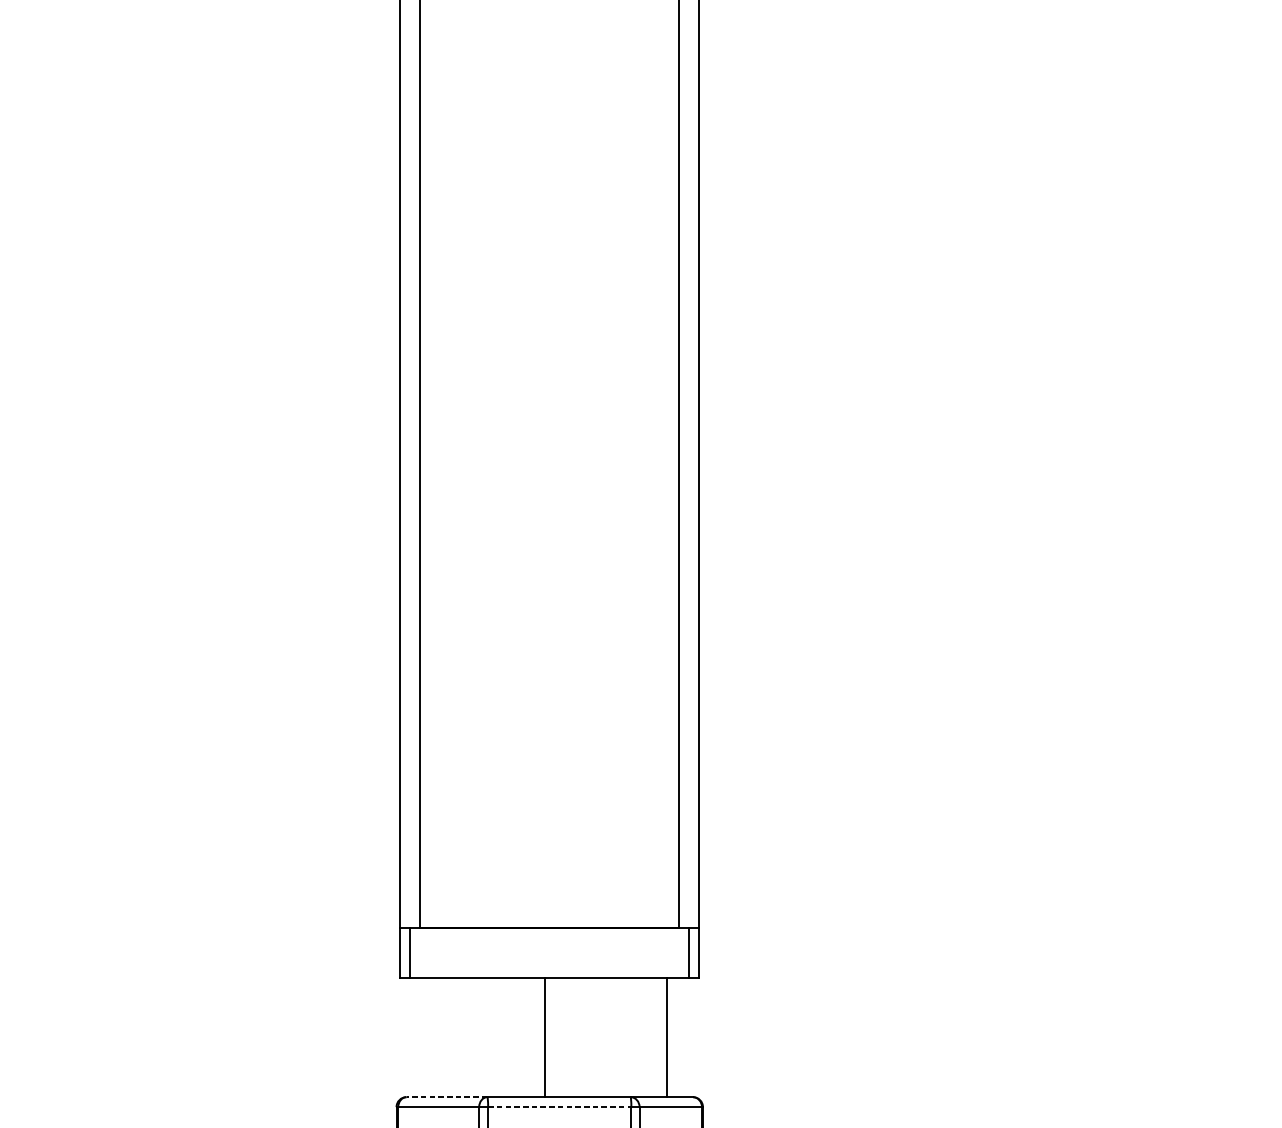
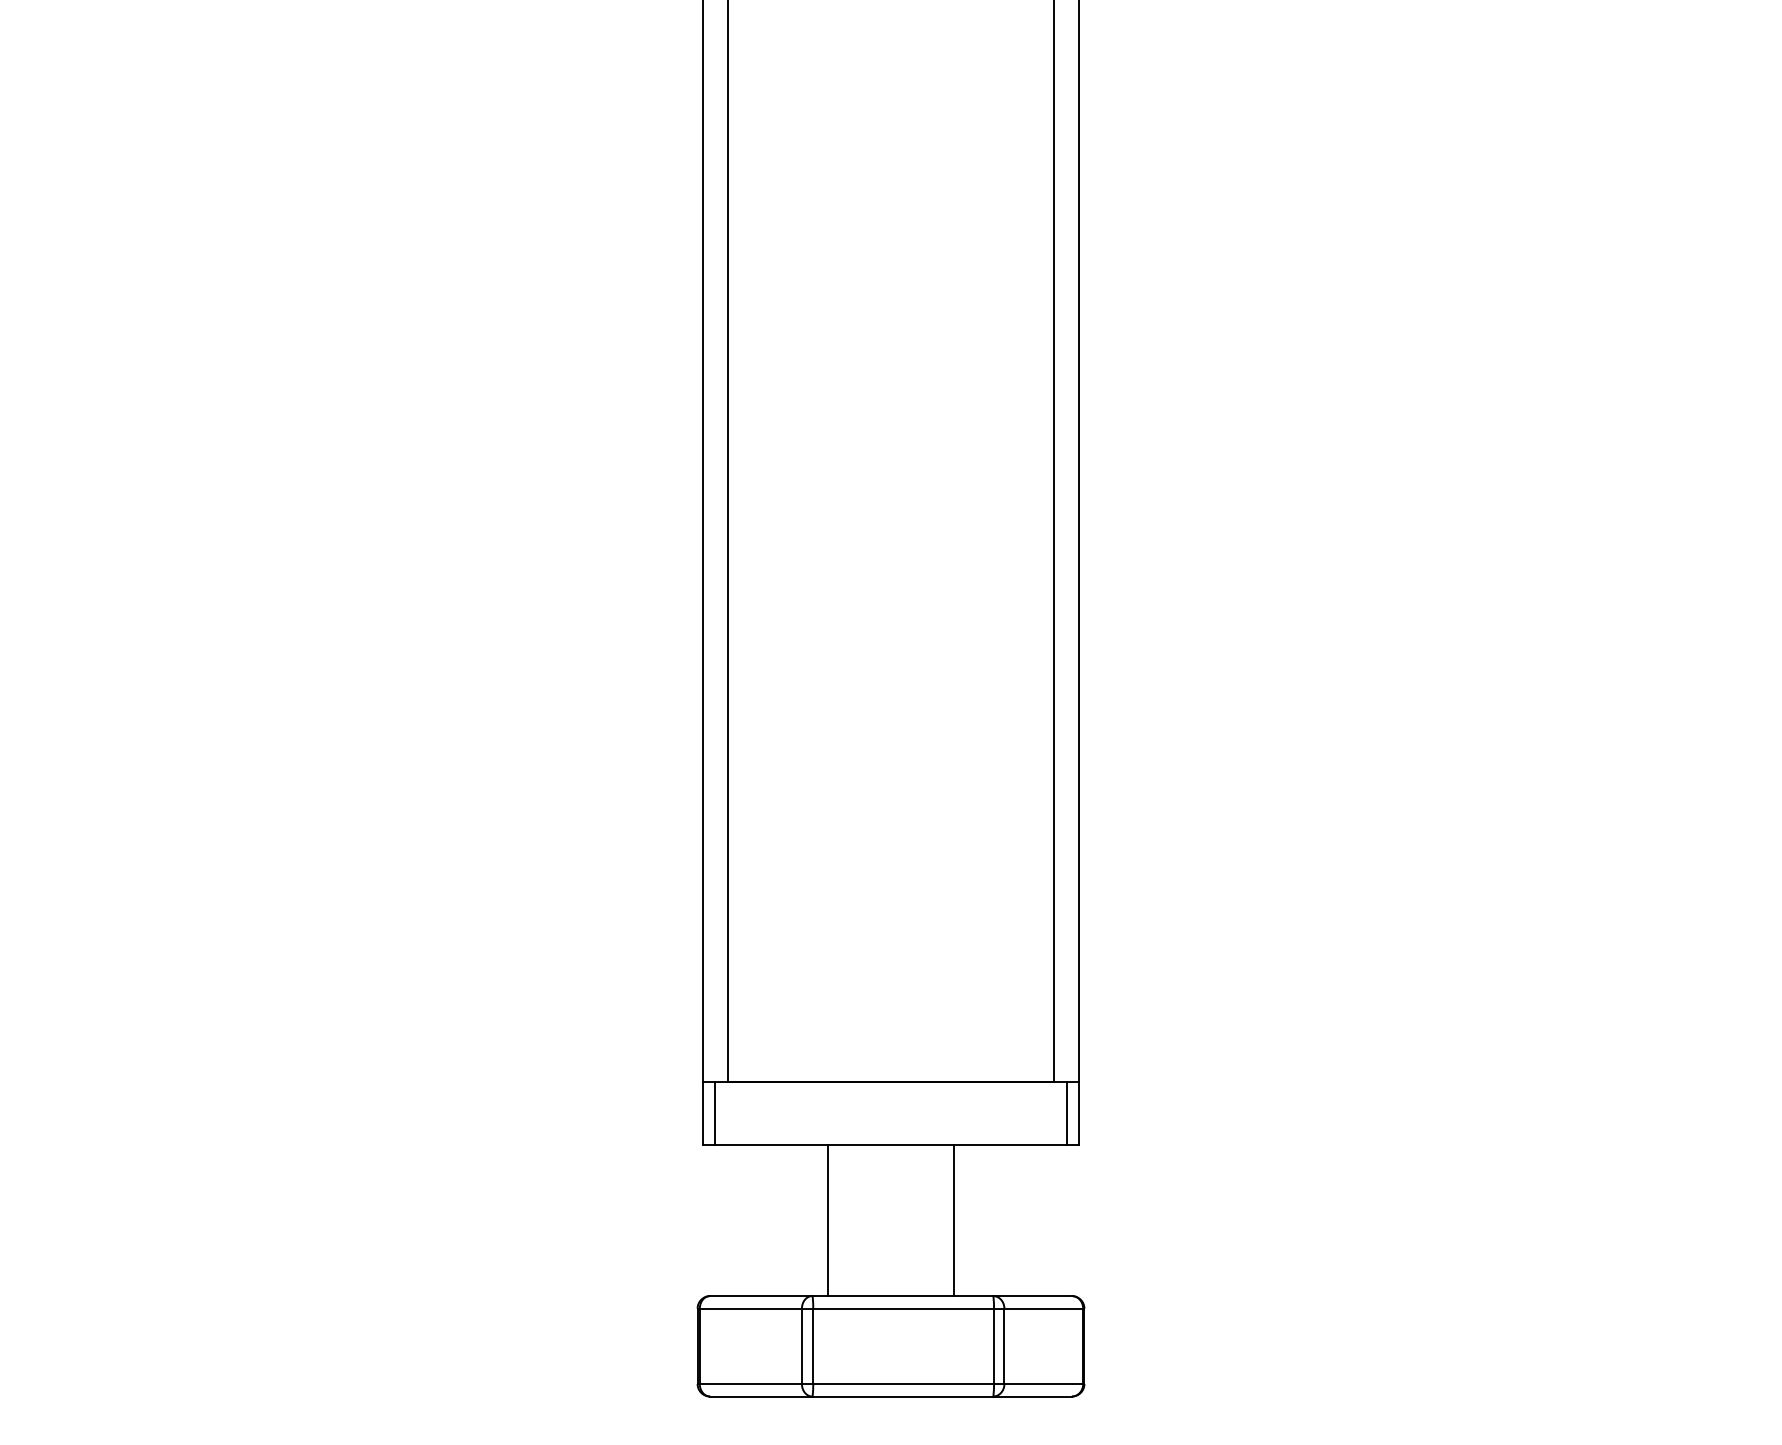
line: (545, 1037) -> (828, 1220), moved
line: (666, 1037) -> (953, 1220), moved
line: (446, 1097) -> (760, 1296), dashed -> solid
line: (560, 1107) -> (904, 1308), dashed -> solid

